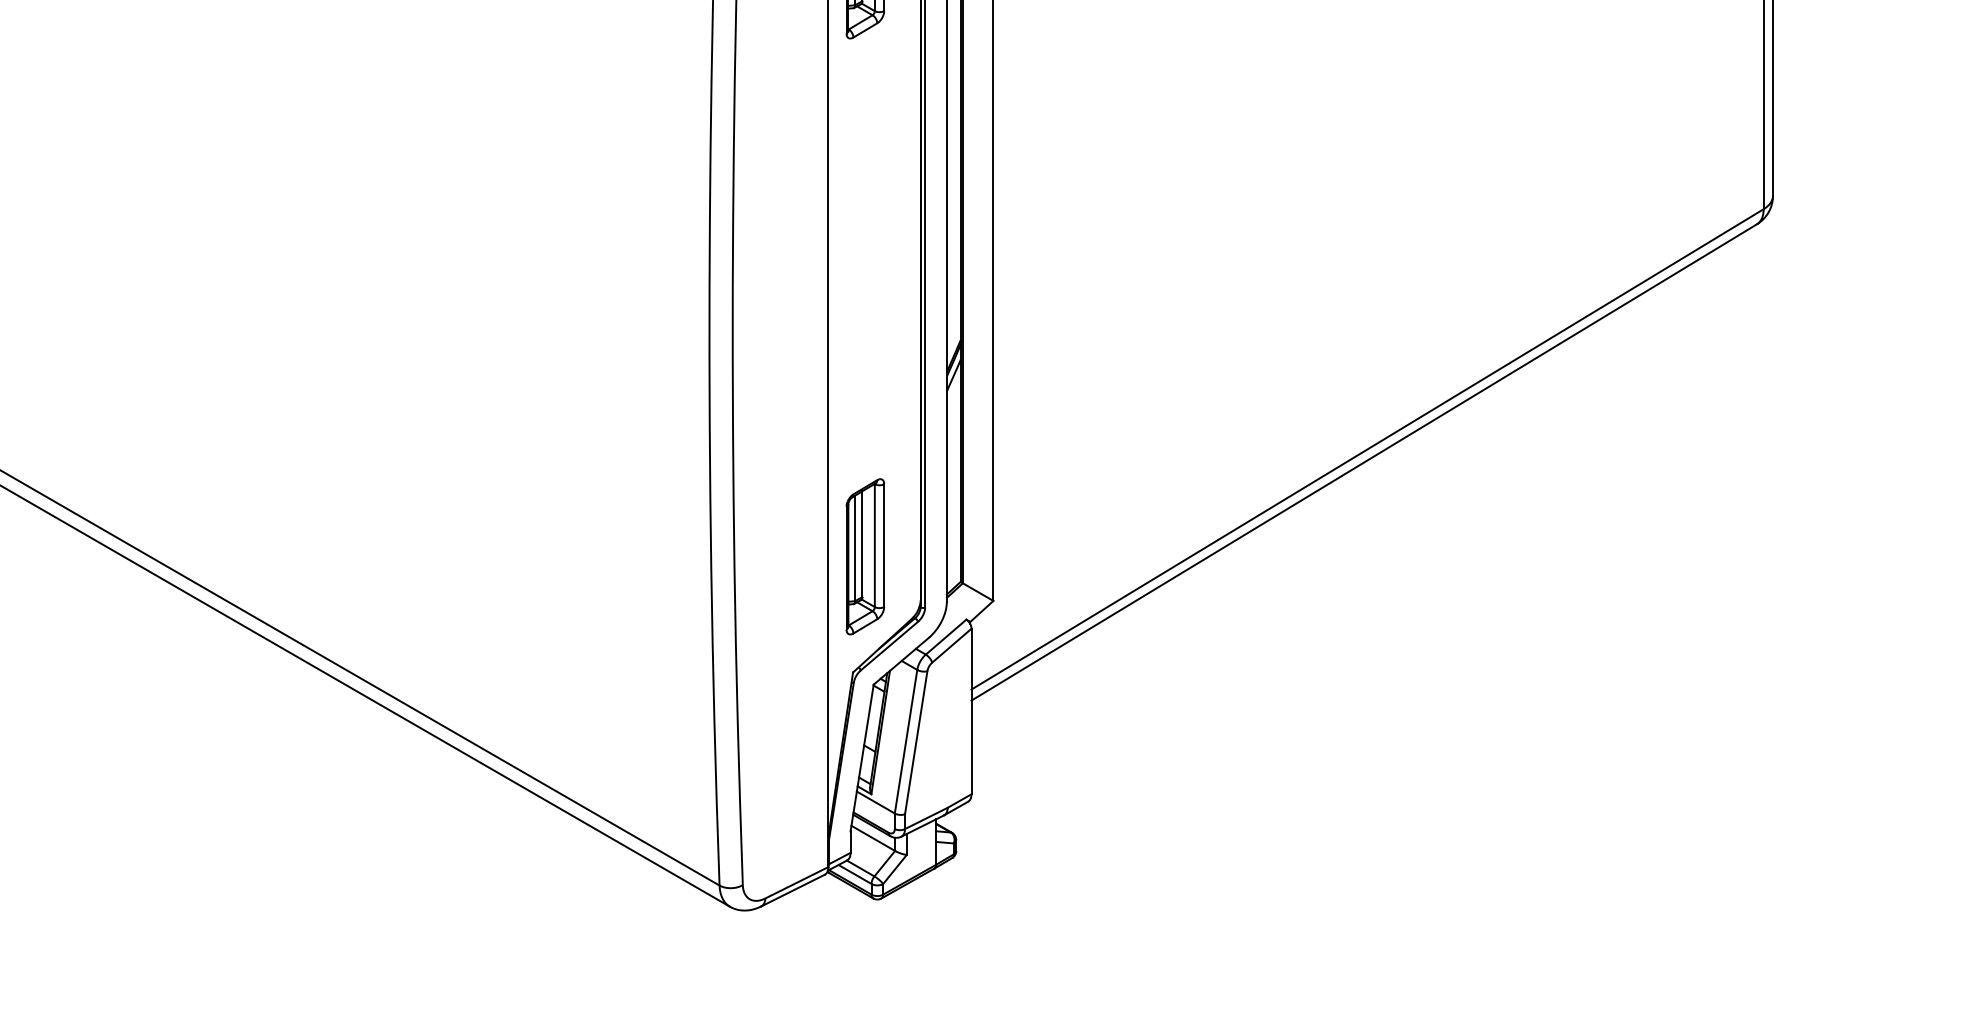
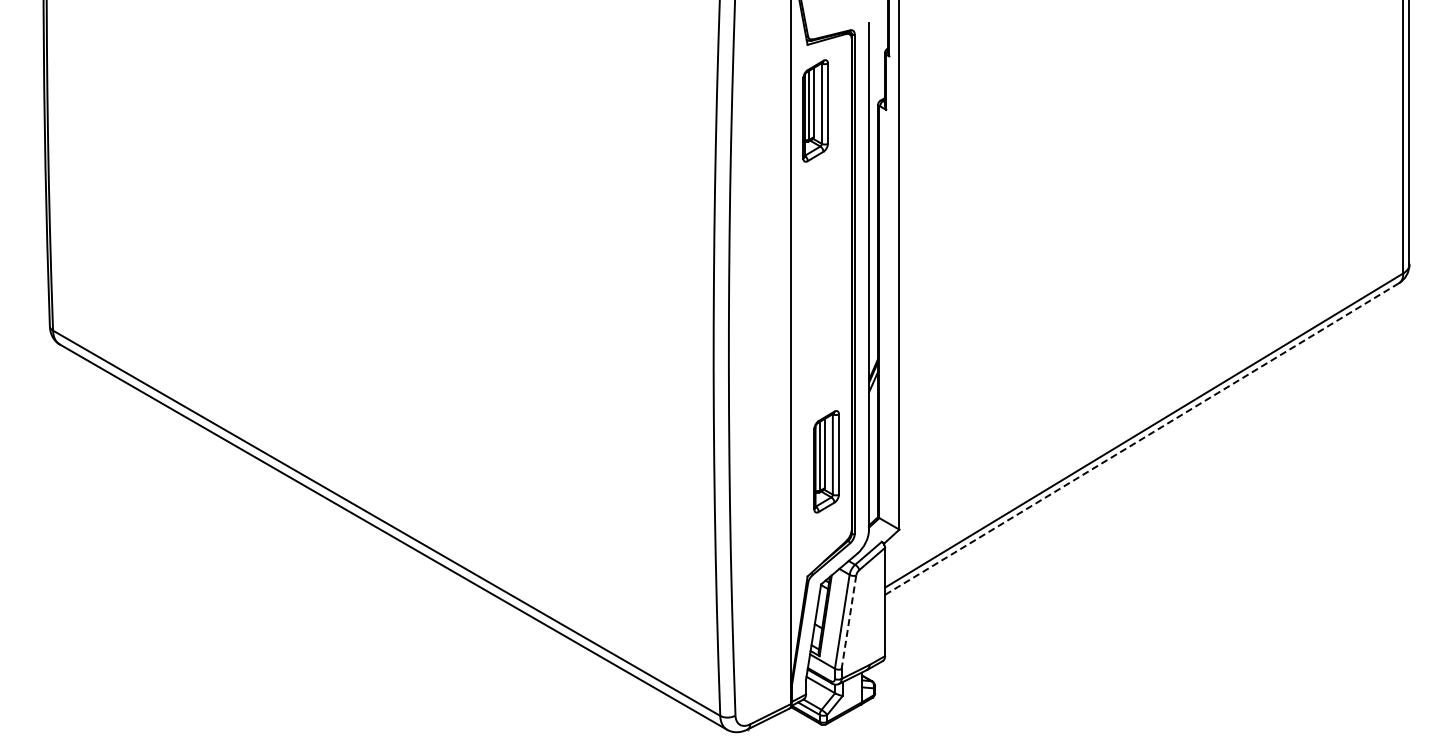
line: (1364, 461) -> (1142, 438), solid -> dashed
part: (865, 556) -> (826, 461), moved
line: (915, 742) -> (848, 622), solid -> dashed

